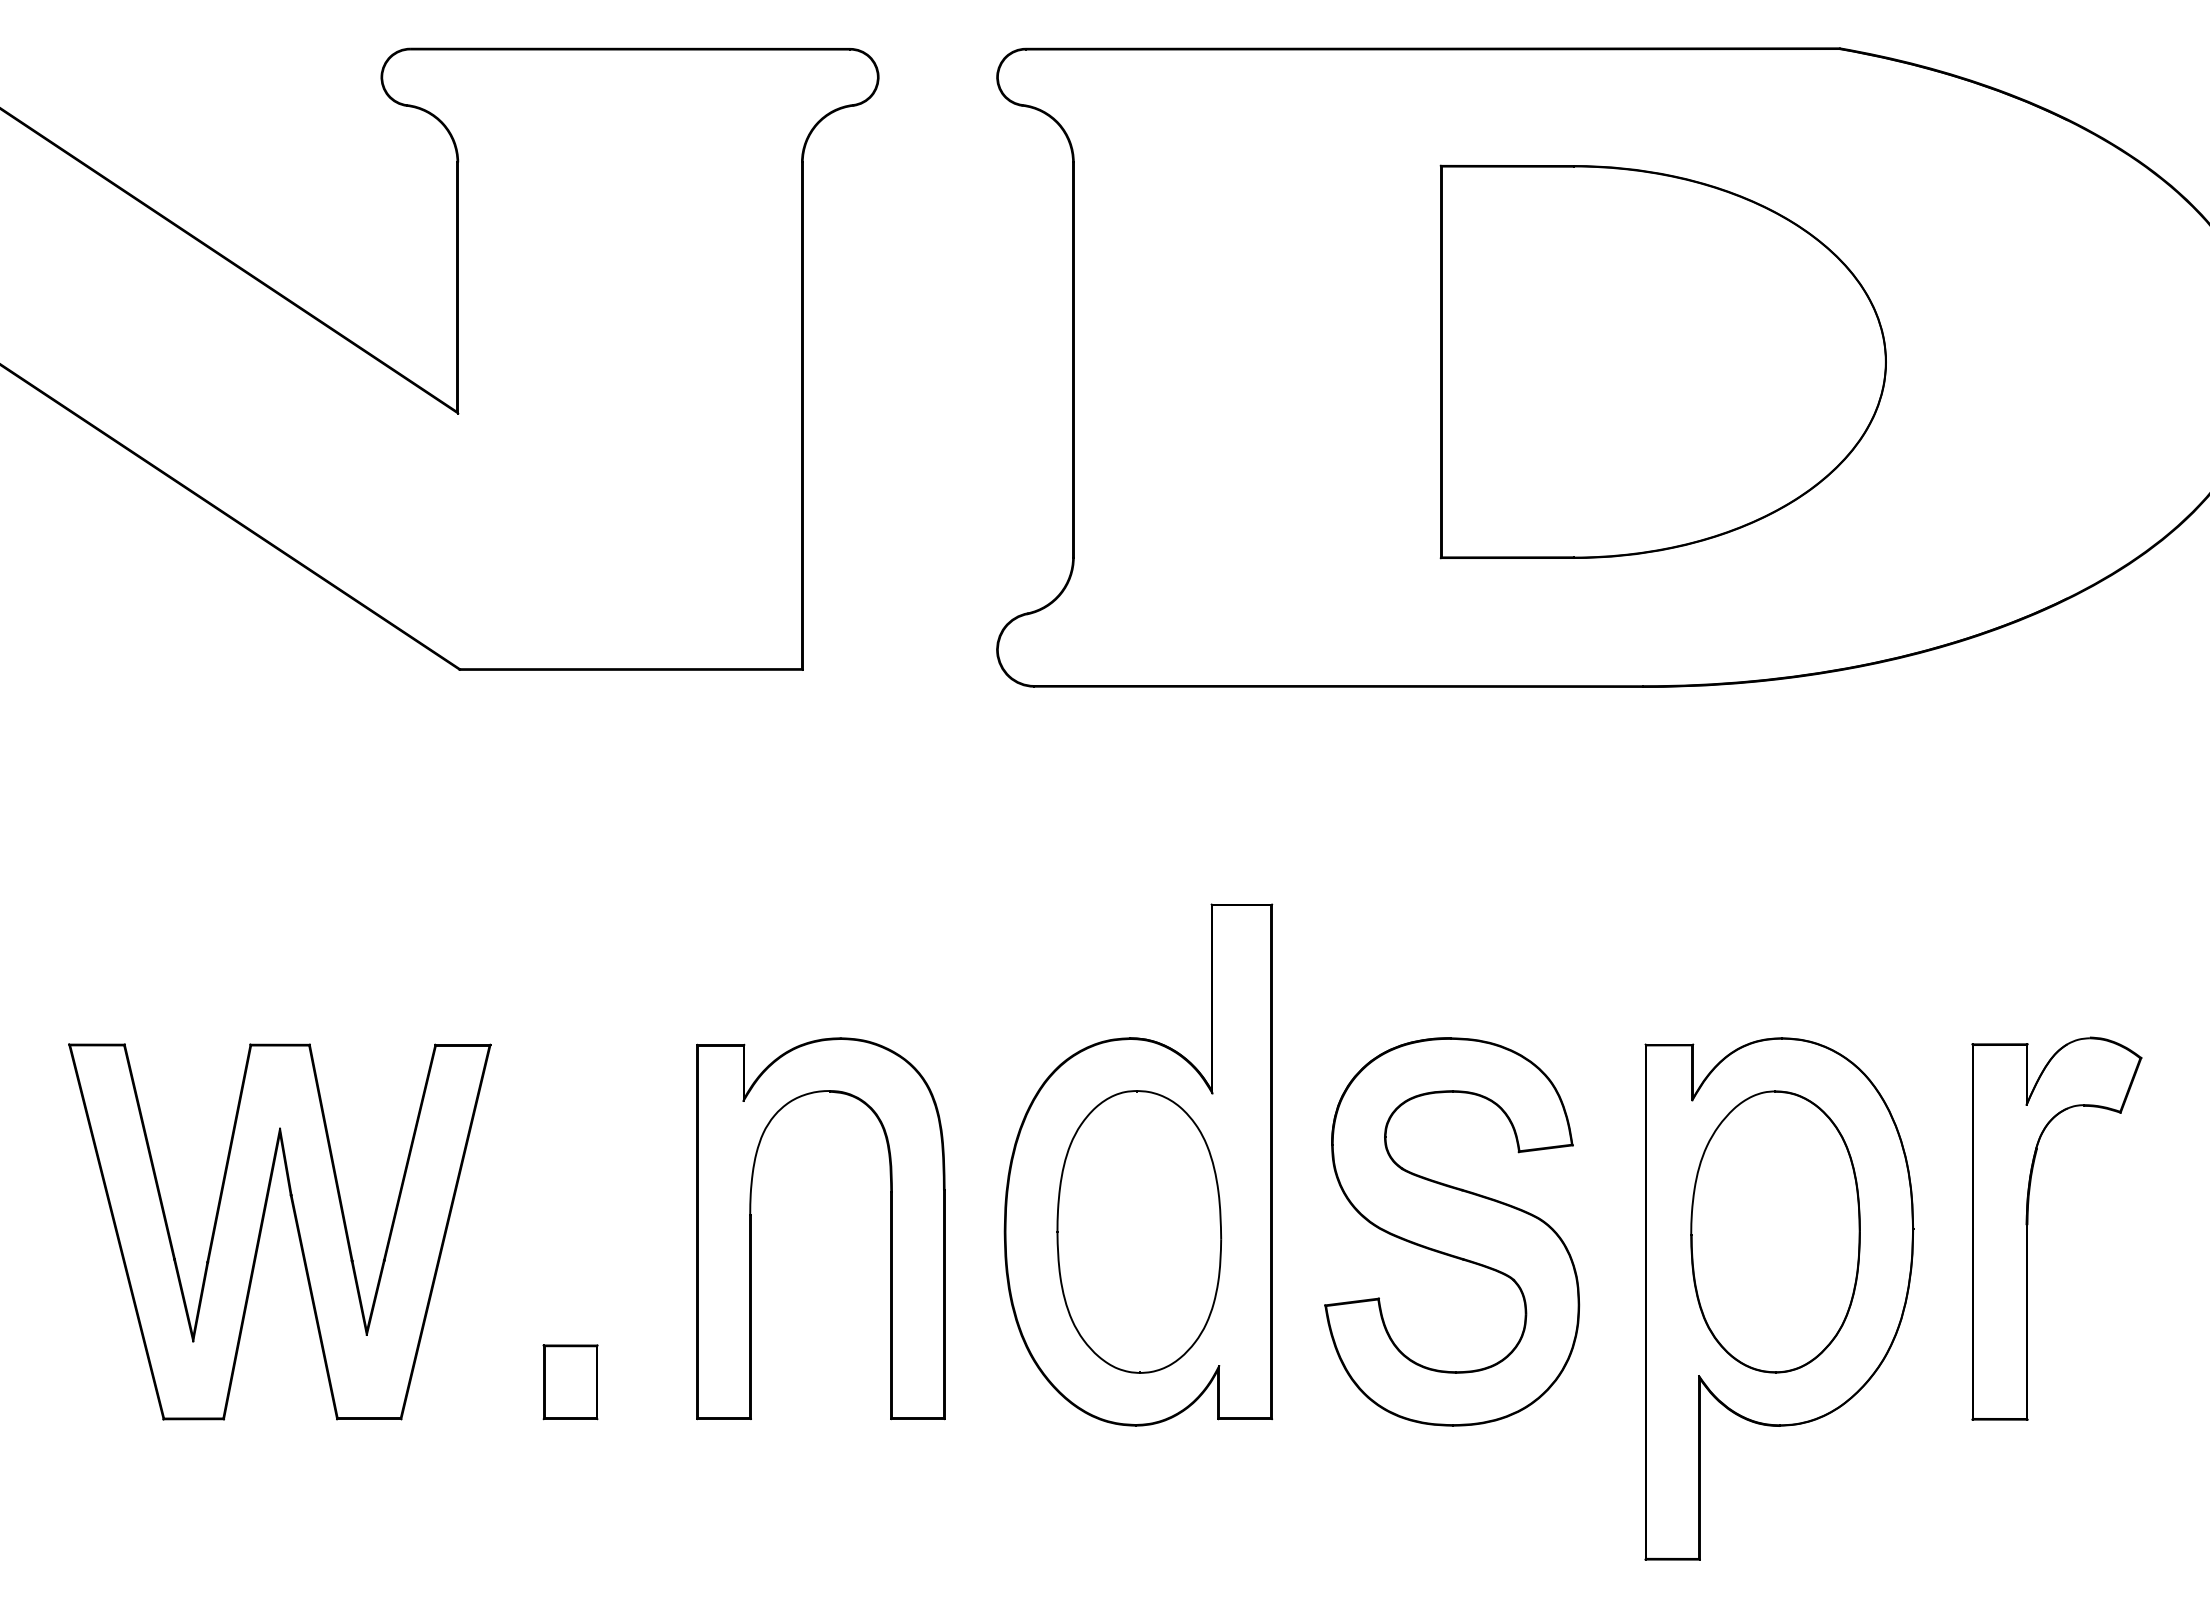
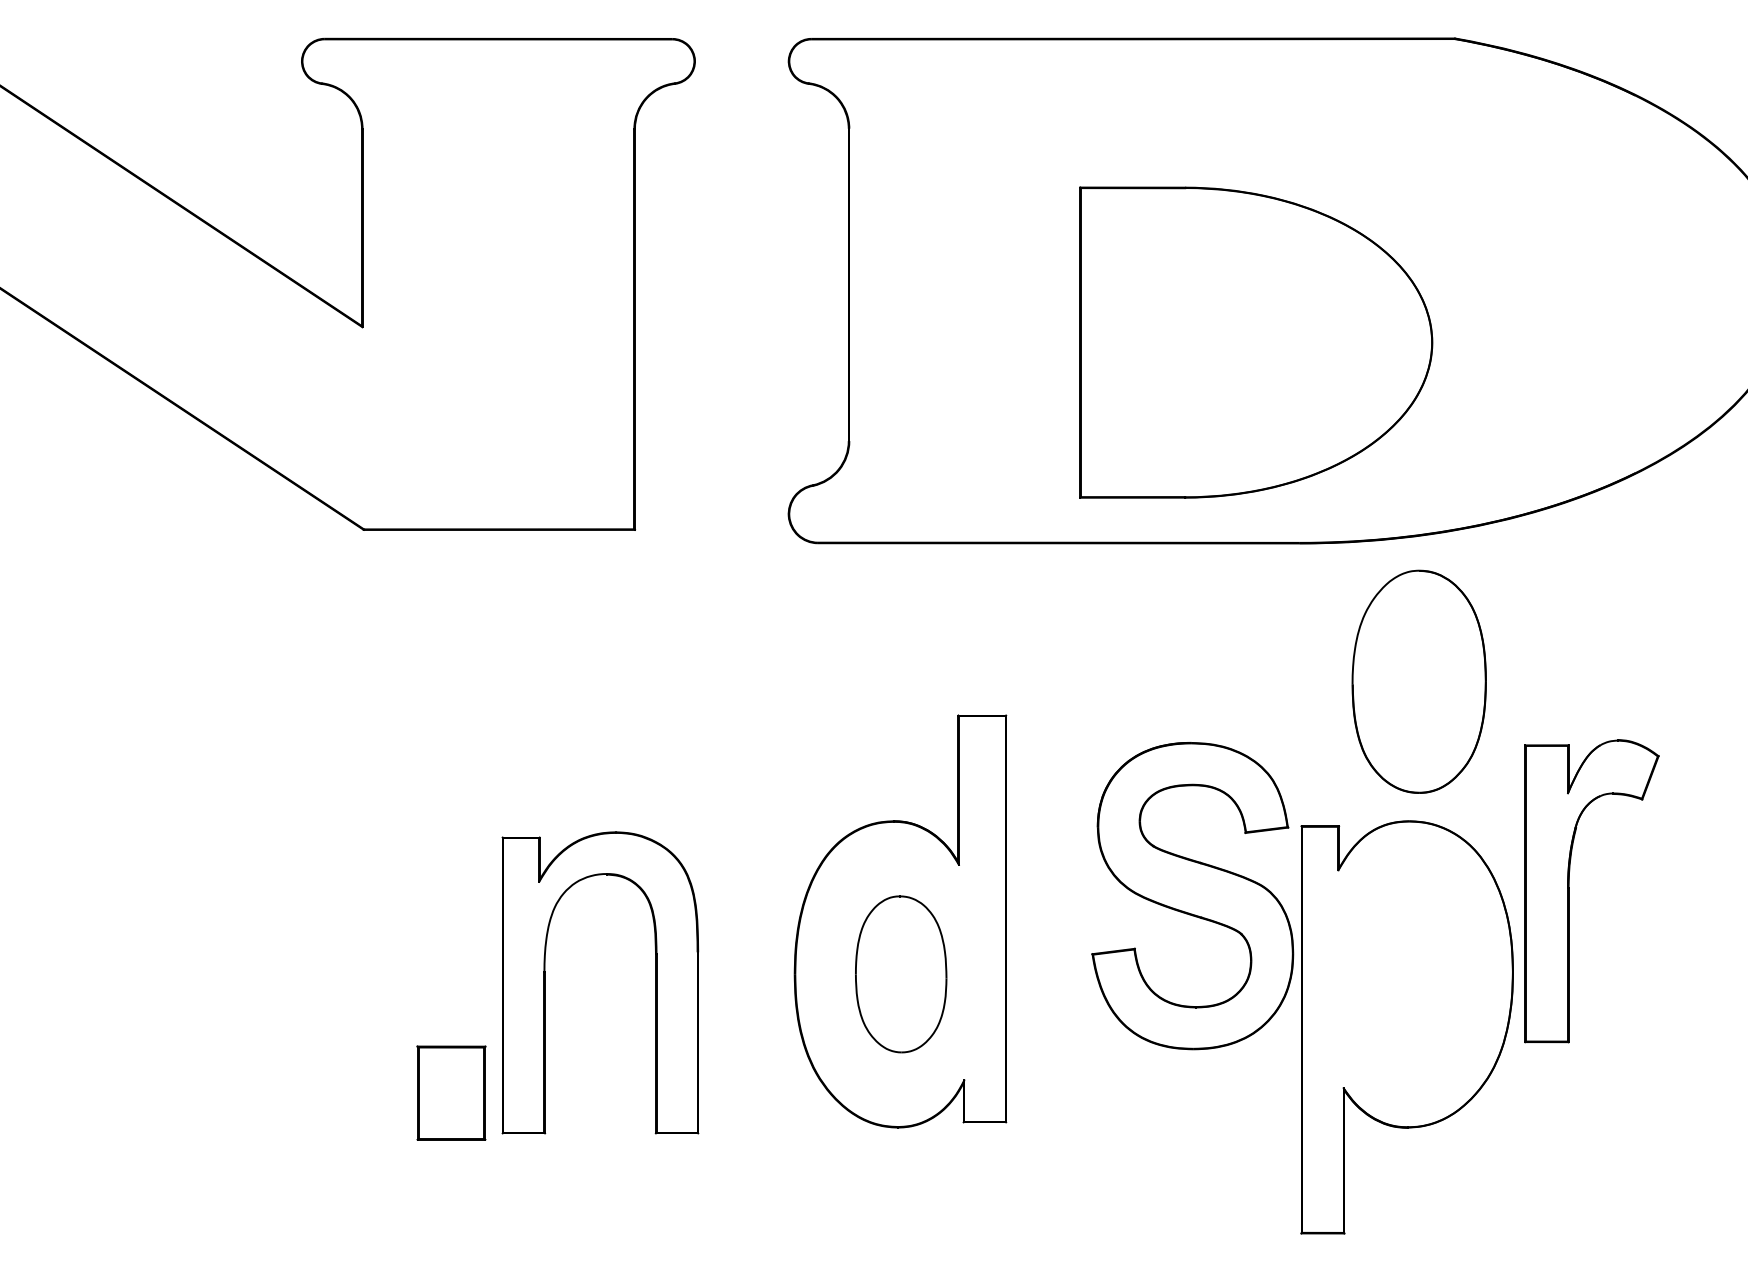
part: (1662, 361) -> (1255, 342), moved
part: (2028, 1224) -> (1569, 887), moved
part: (262, 1228) -> (207, 971), removed
part: (751, 1228) -> (545, 982), moved
part: (1139, 1231) -> (901, 974), size x0.7
part: (1452, 1231) -> (1193, 895), moved
part: (1775, 1231) -> (1419, 681), moved
part: (570, 1382) -> (451, 1093), size x1.6

